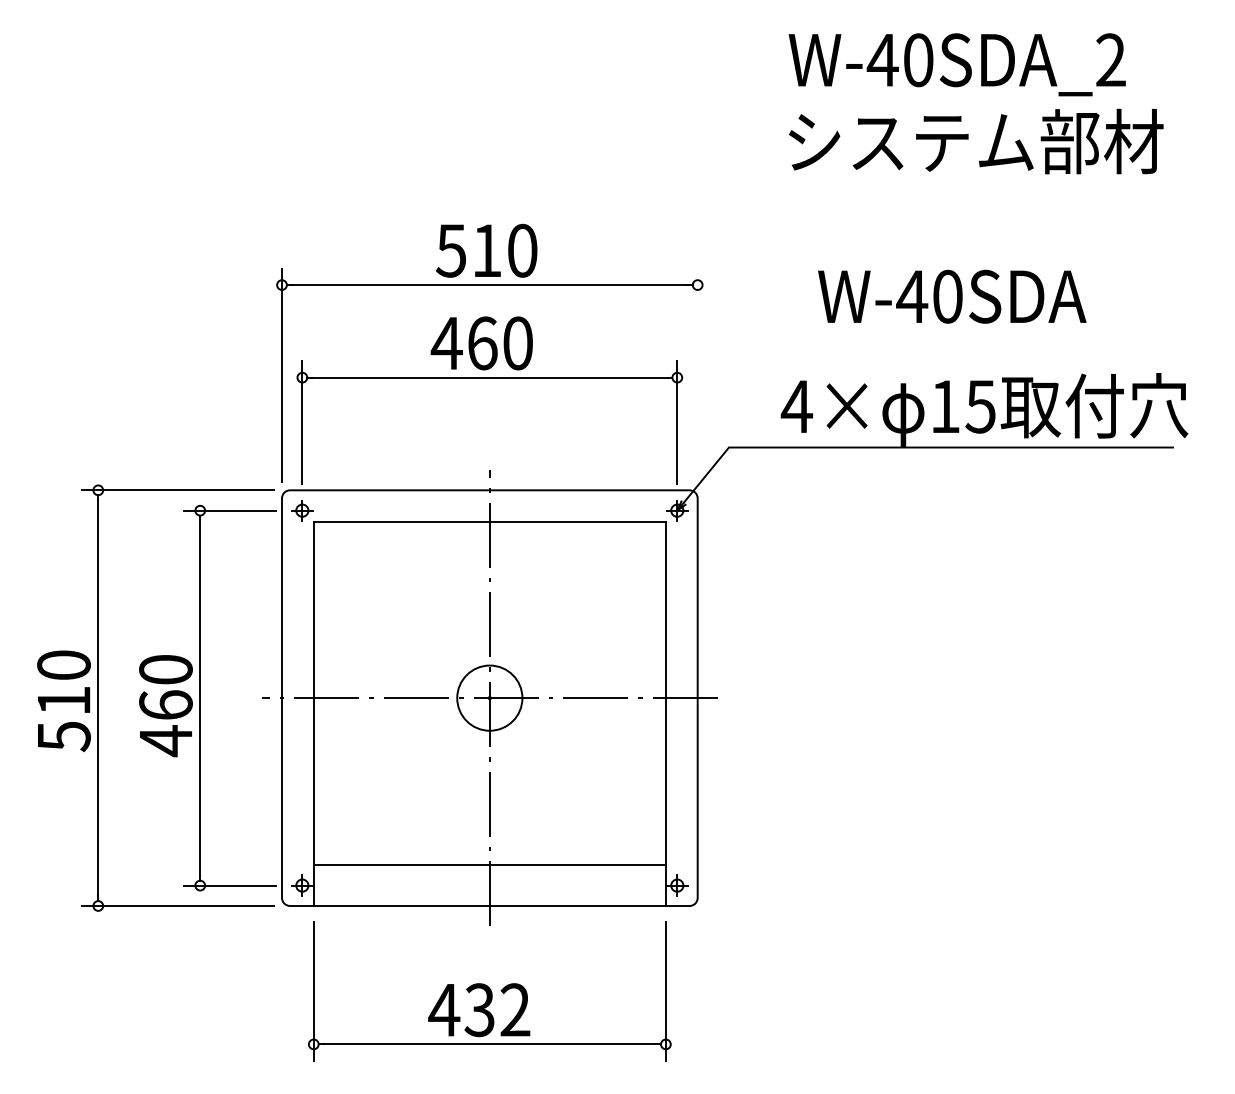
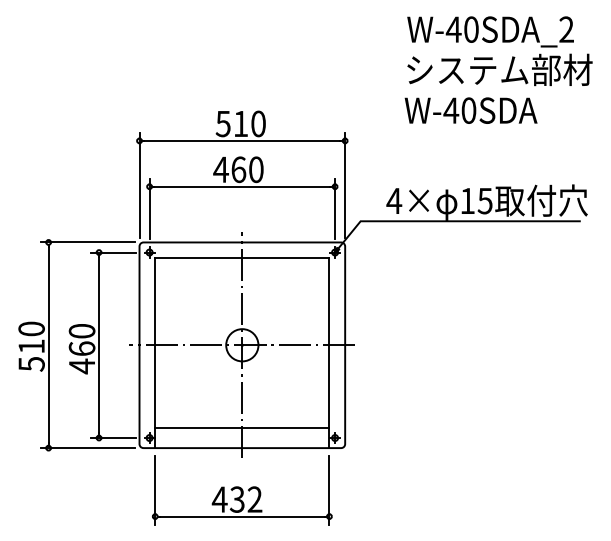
text: (975, 104) -> (499, 51), moved
text: (951, 296) -> (470, 110), moved
line: (698, 375) -> (345, 185), added

